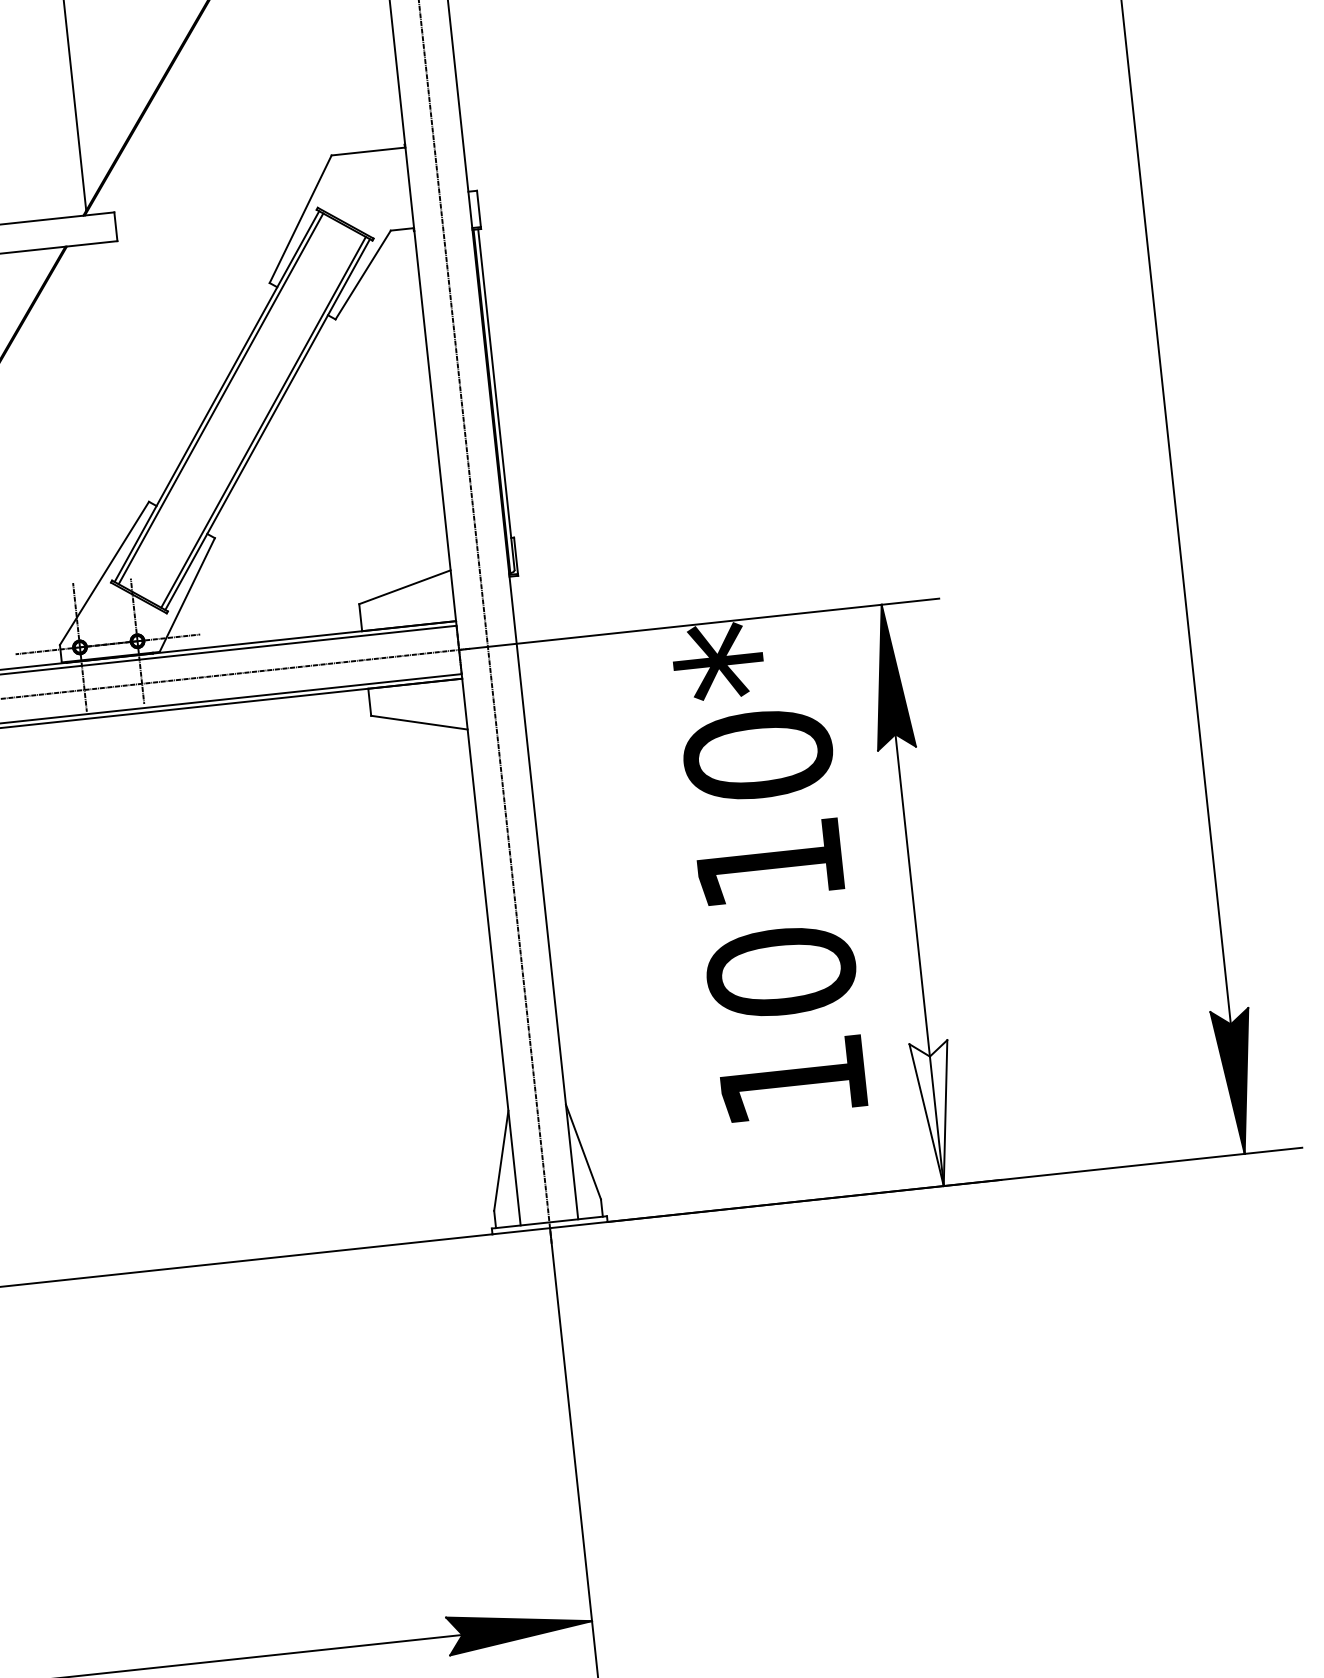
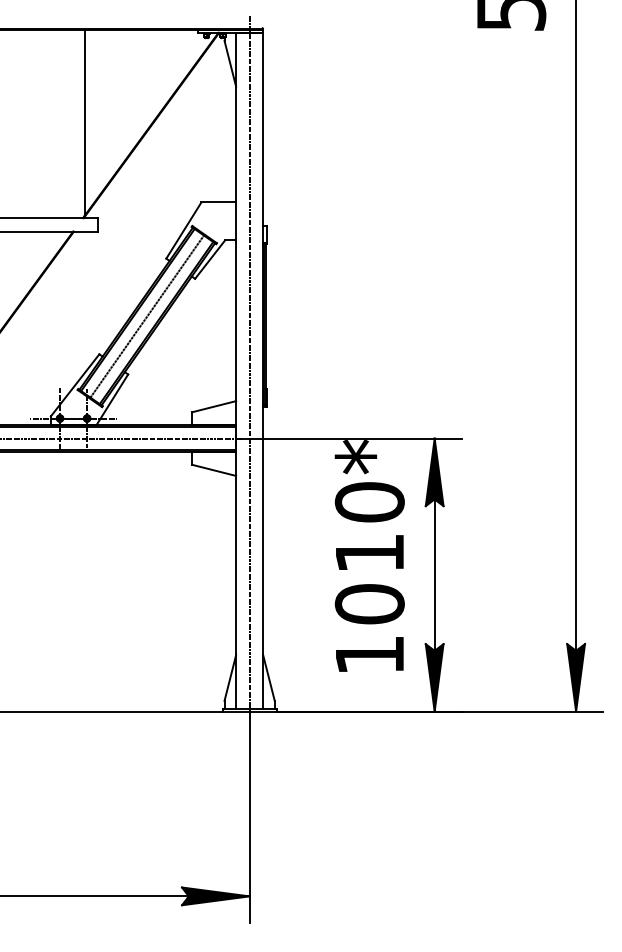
line: (240, 410) -> (146, 316), added
fill: (935, 1113) -> (434, 677), added

